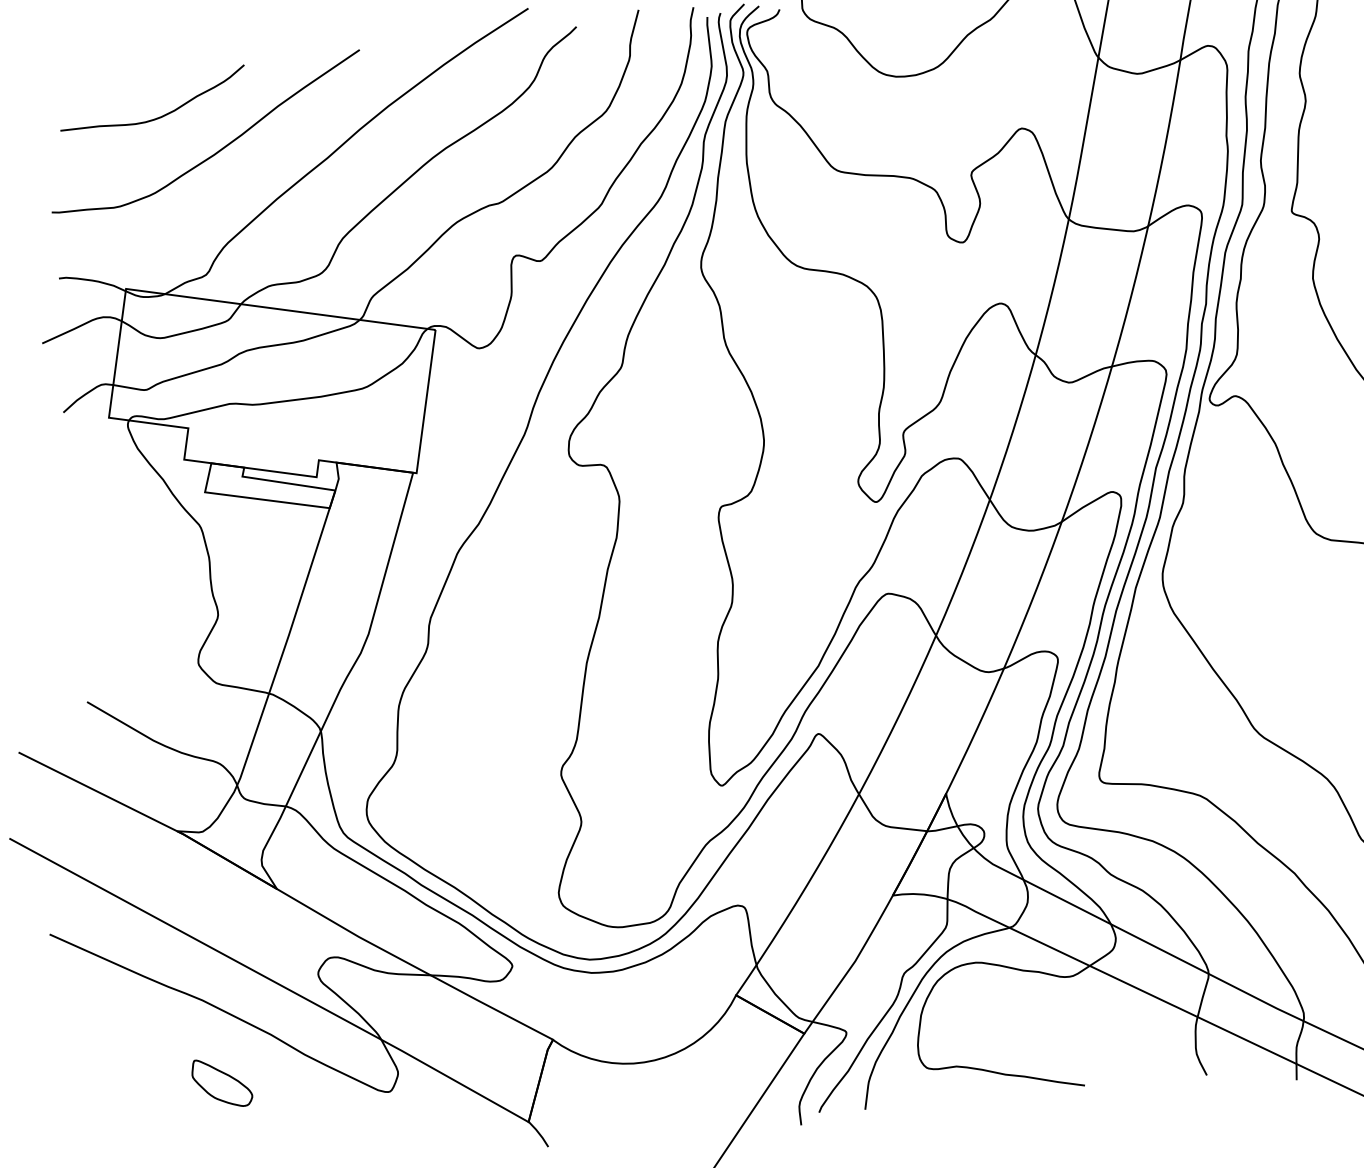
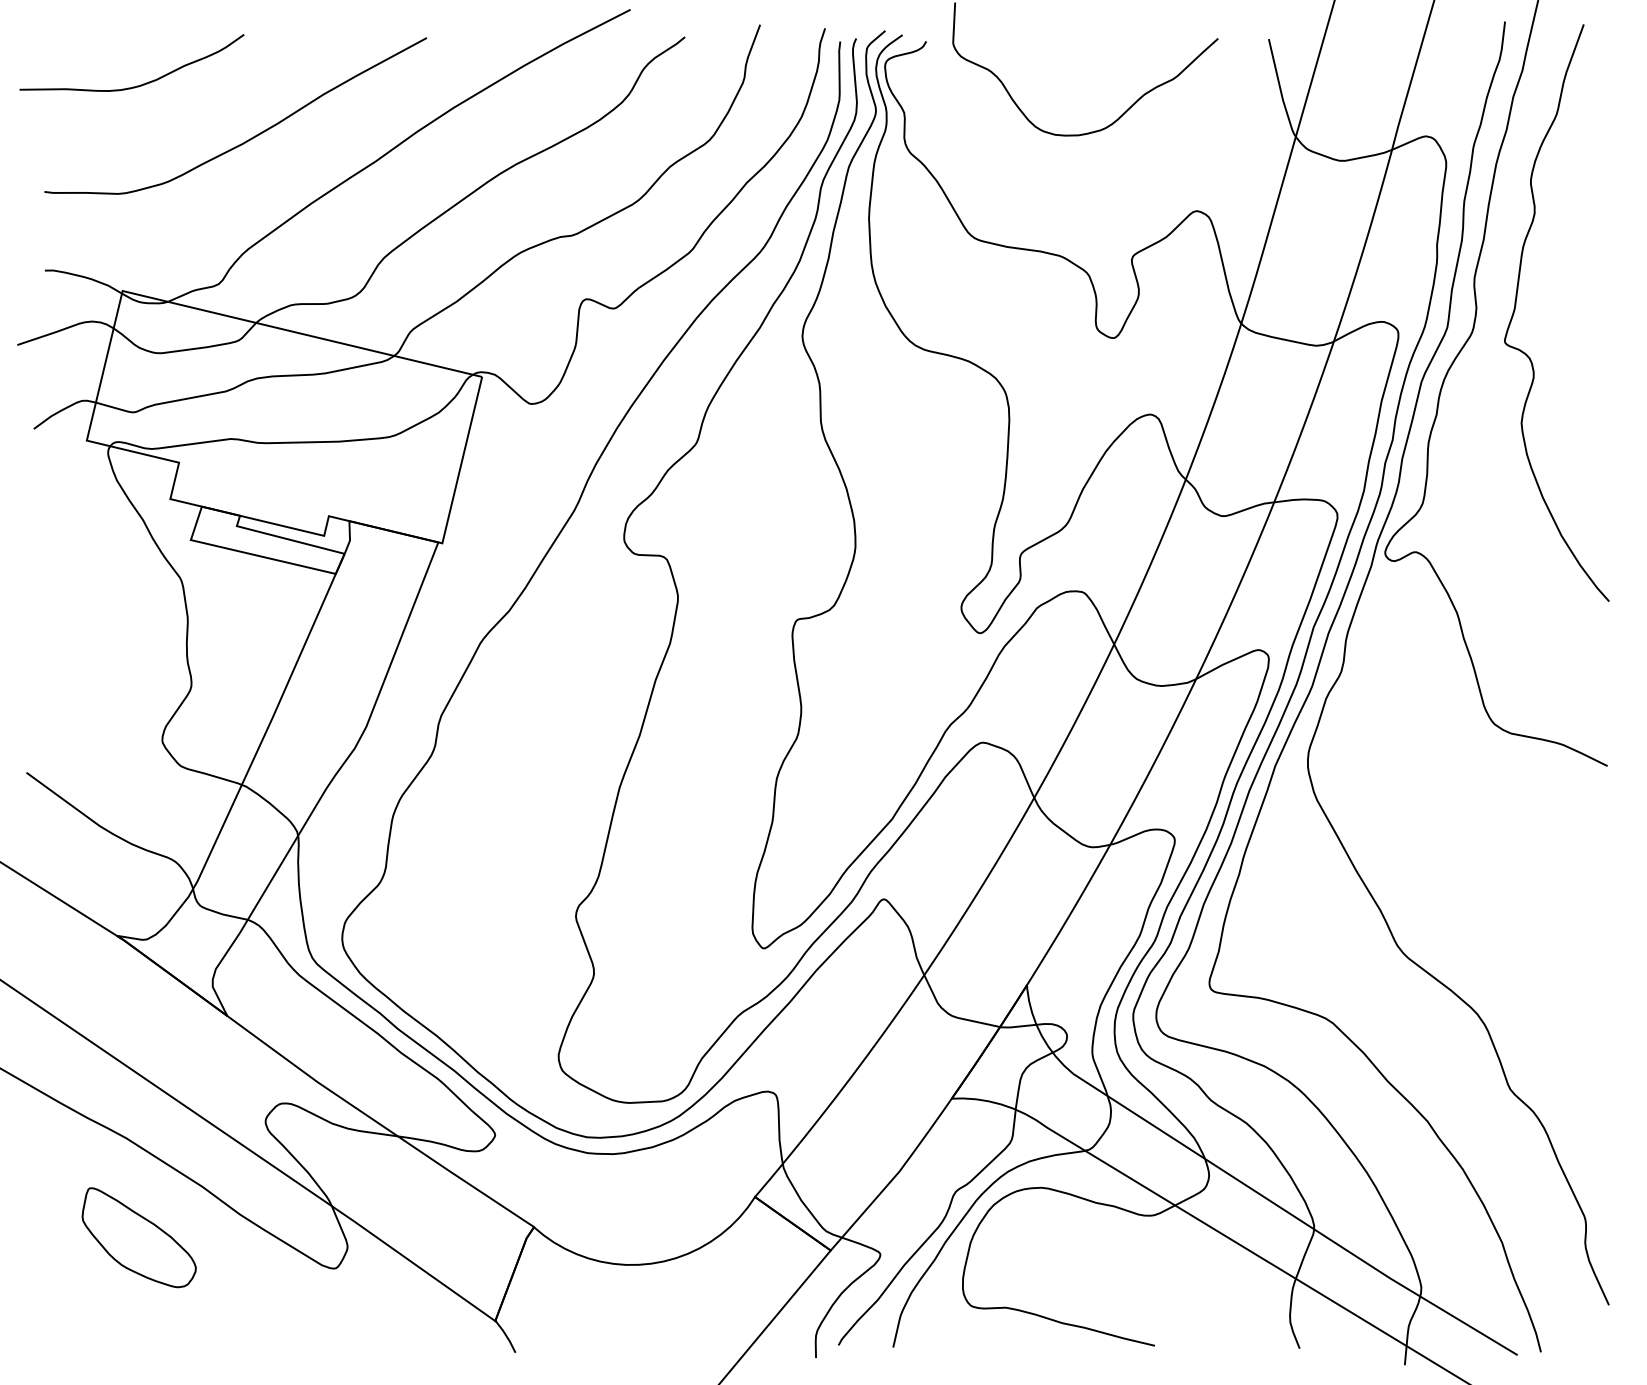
curve: (158, 117) -> (136, 85), moved
part: (221, 1082) -> (138, 1237), size x1.67

